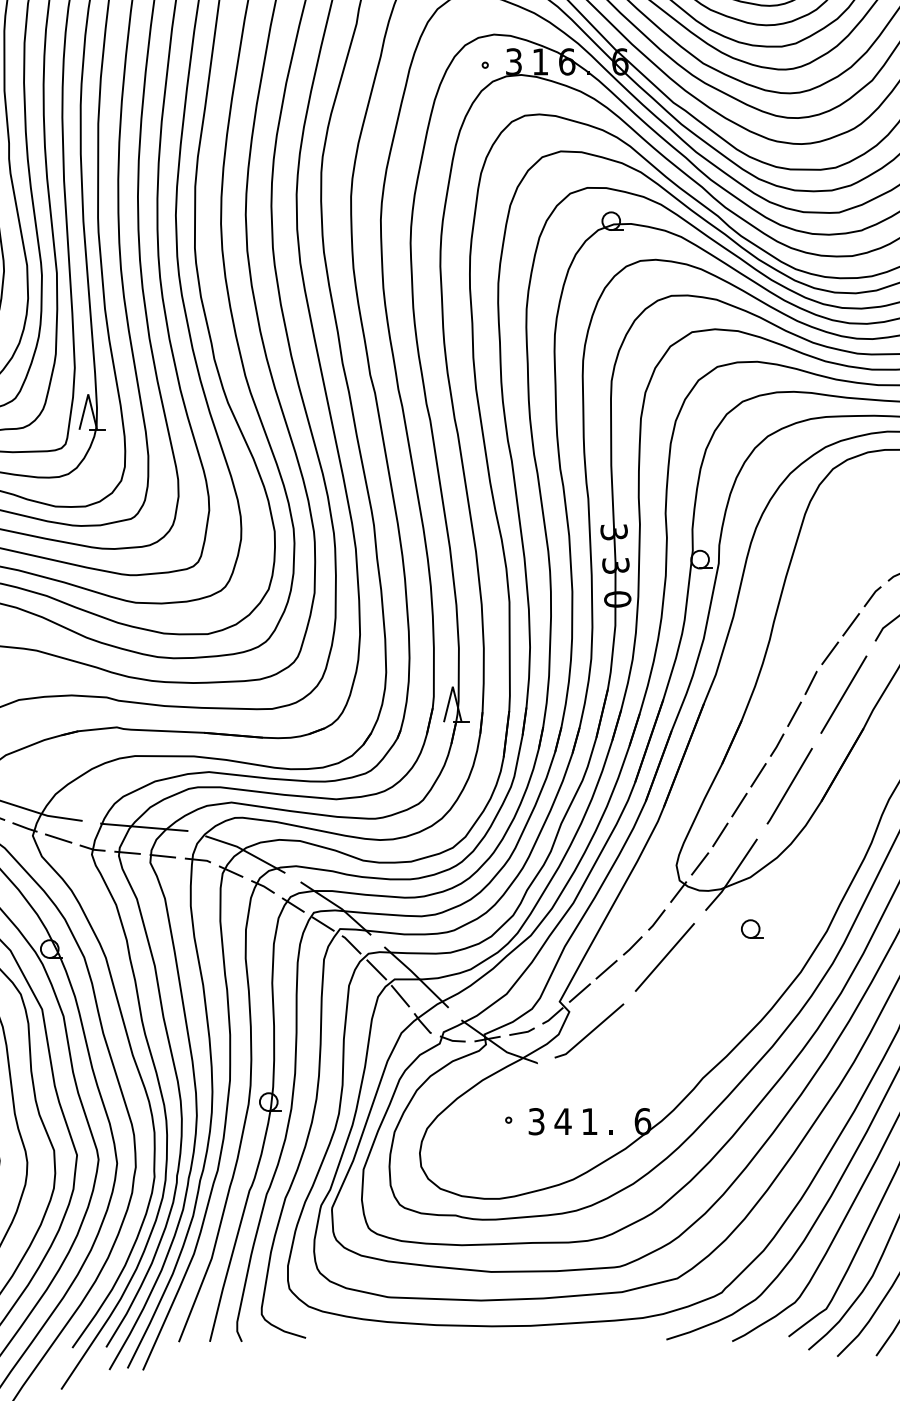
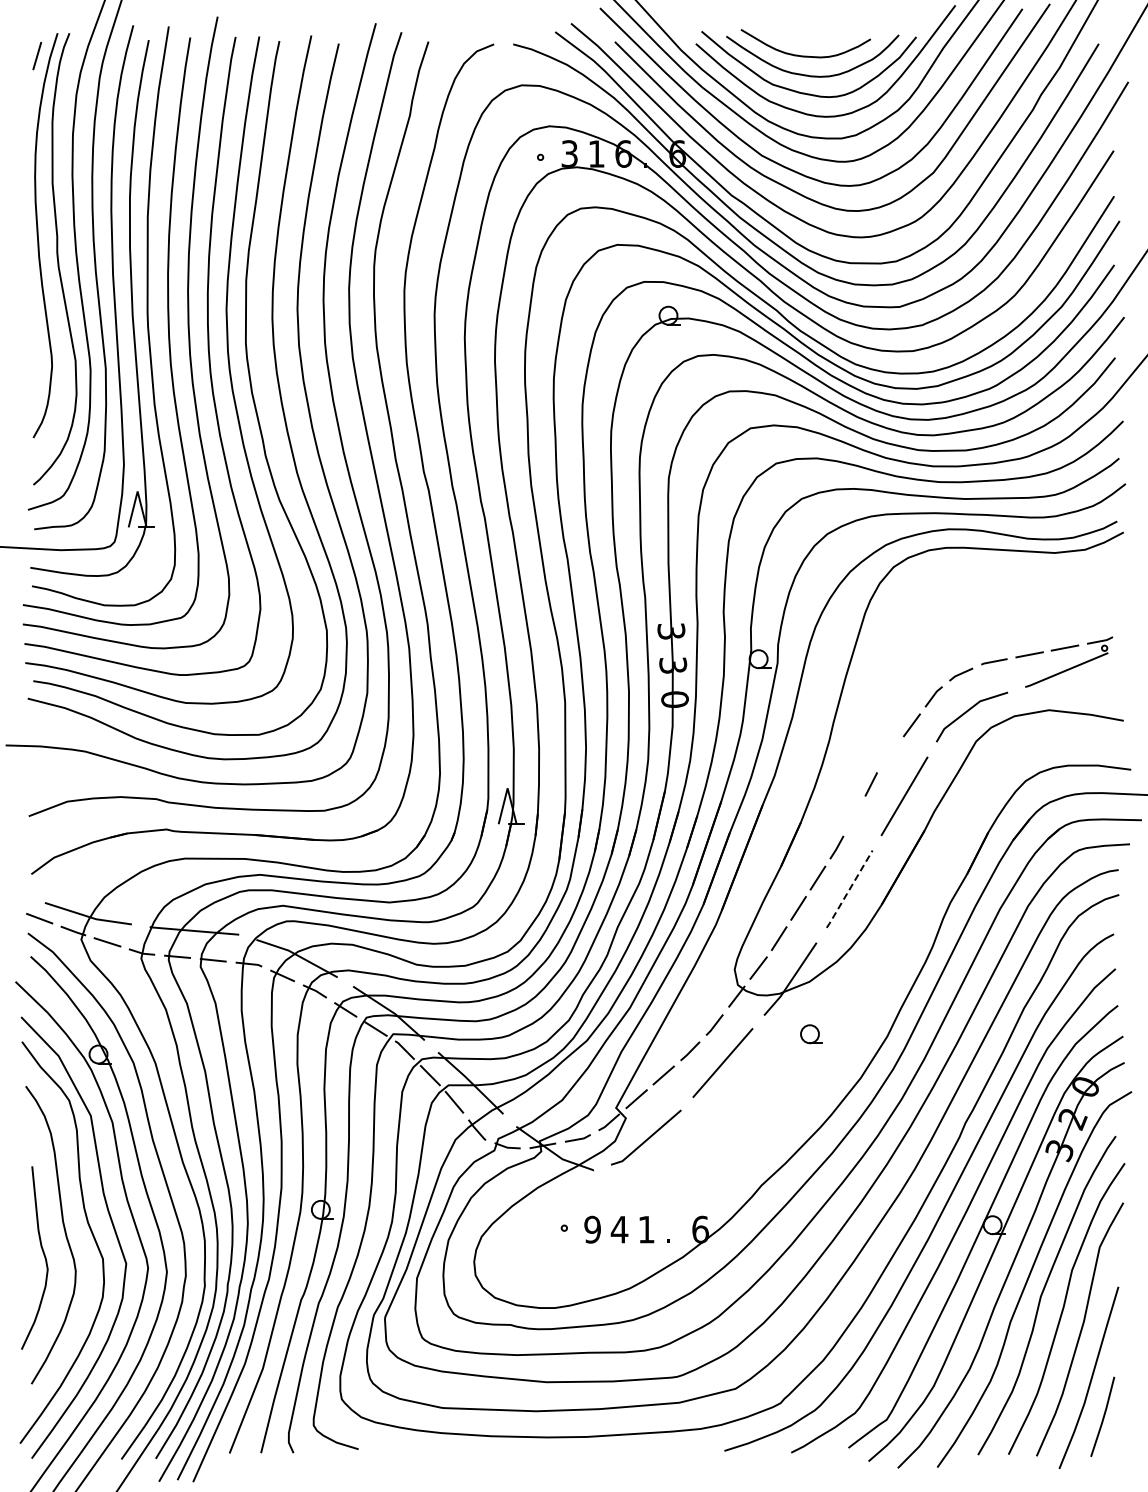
line: (830, 653) -> (890, 754), removed
line: (794, 714) -> (854, 816), removed
line: (789, 786) -> (849, 889), solid -> dashed
text: (536, 1121) -> (592, 1229), 3 -> 9

